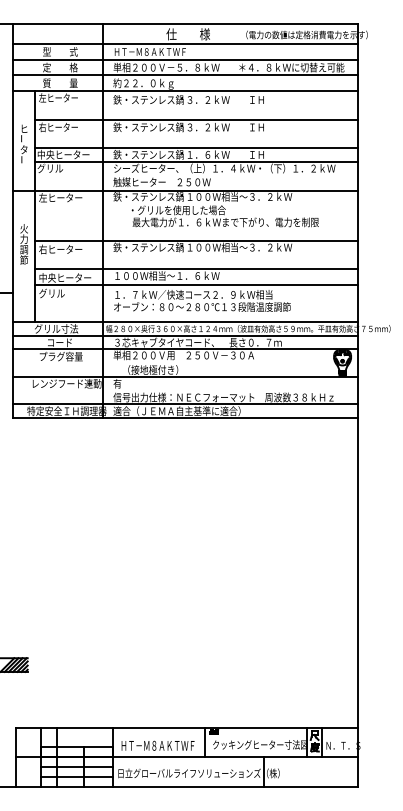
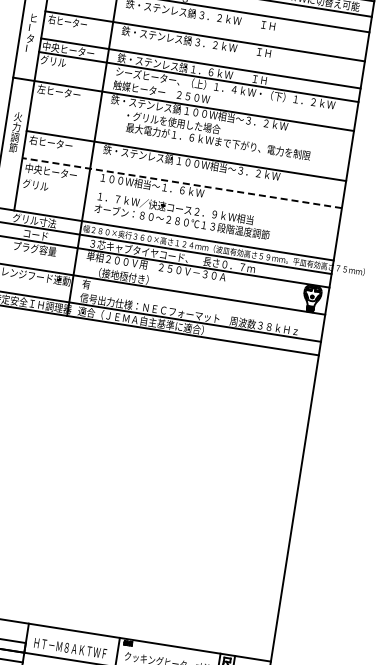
line: (196, 268) -> (182, 182), solid -> dashed
line: (196, 285) -> (179, 199), removed

